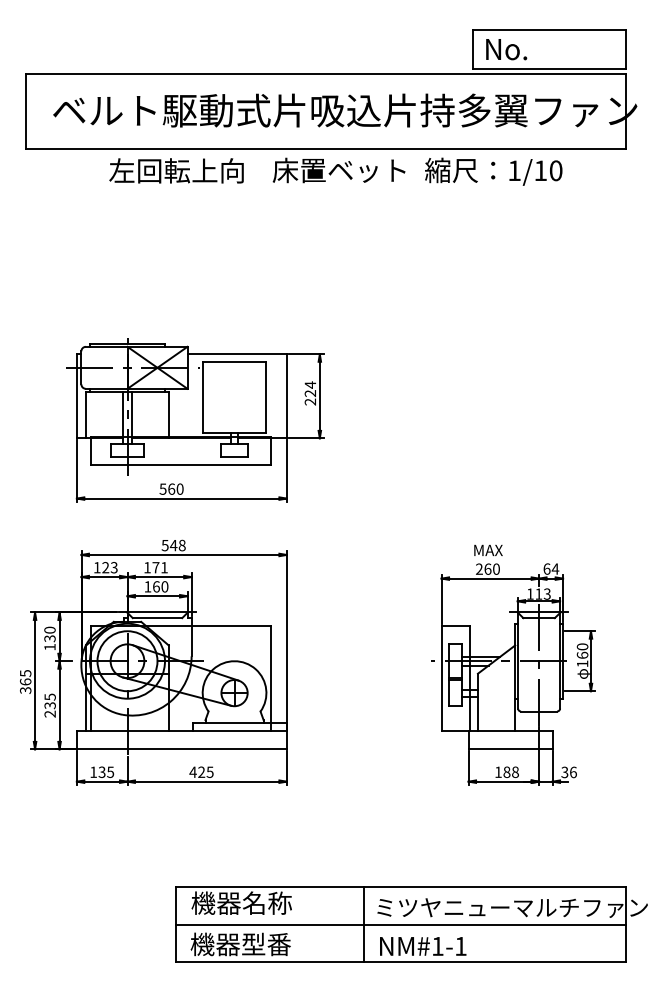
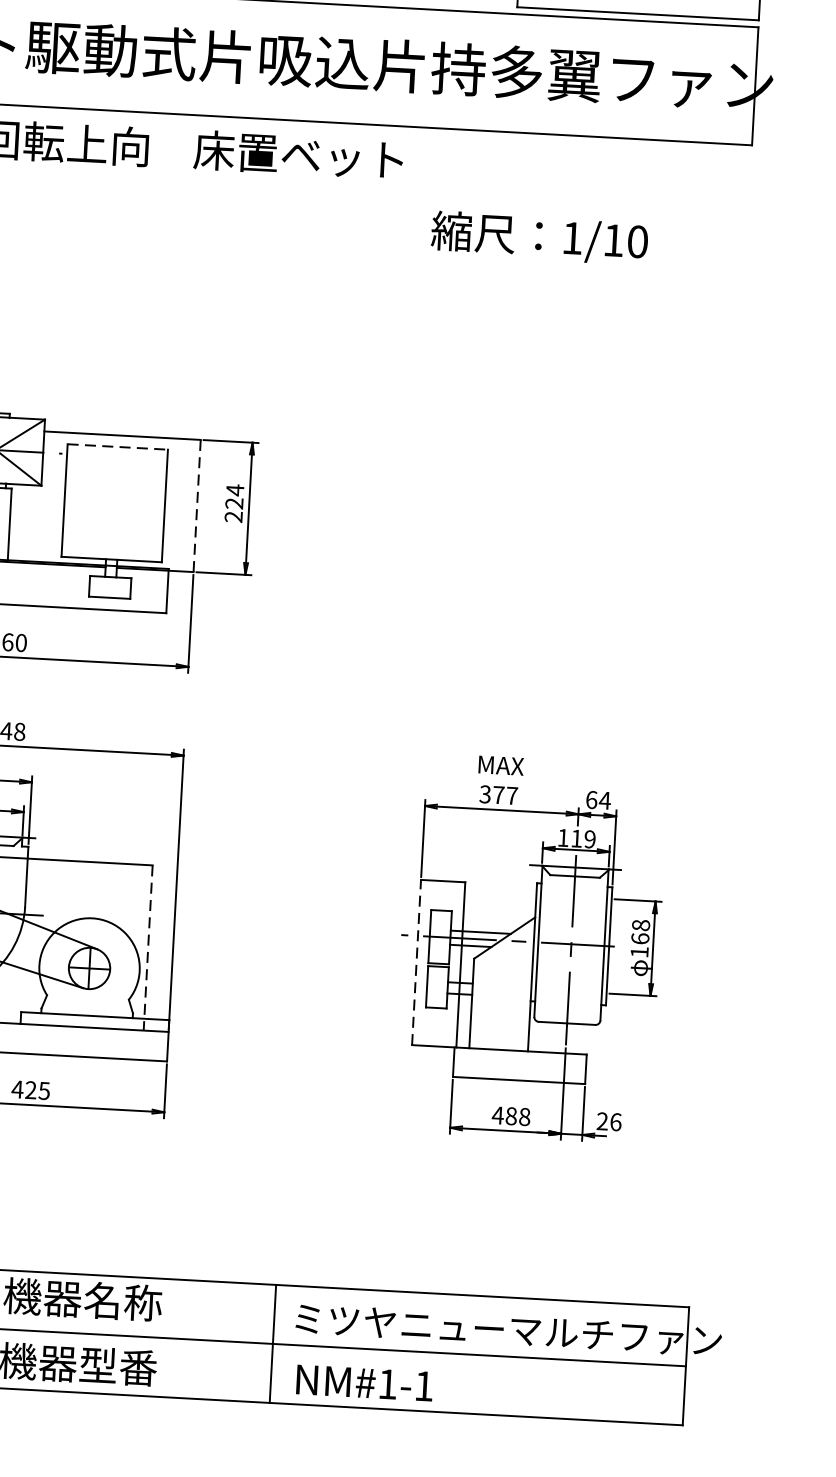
text: (493, 171) -> (539, 237), moved
line: (234, 361) -> (117, 446), solid -> dashed
line: (286, 396) -> (196, 506), solid -> dashed
text: (487, 568) -> (498, 793), 260 -> 377
text: (546, 593) -> (588, 838), 113 -> 119
text: (582, 646) -> (640, 924), 160 -> 168
line: (441, 677) -> (416, 961), solid -> dashed
line: (271, 678) -> (148, 948), solid -> dashed
text: (498, 771) -> (498, 1114), 188 -> 488
text: (564, 772) -> (601, 1121), 36 -> 26

